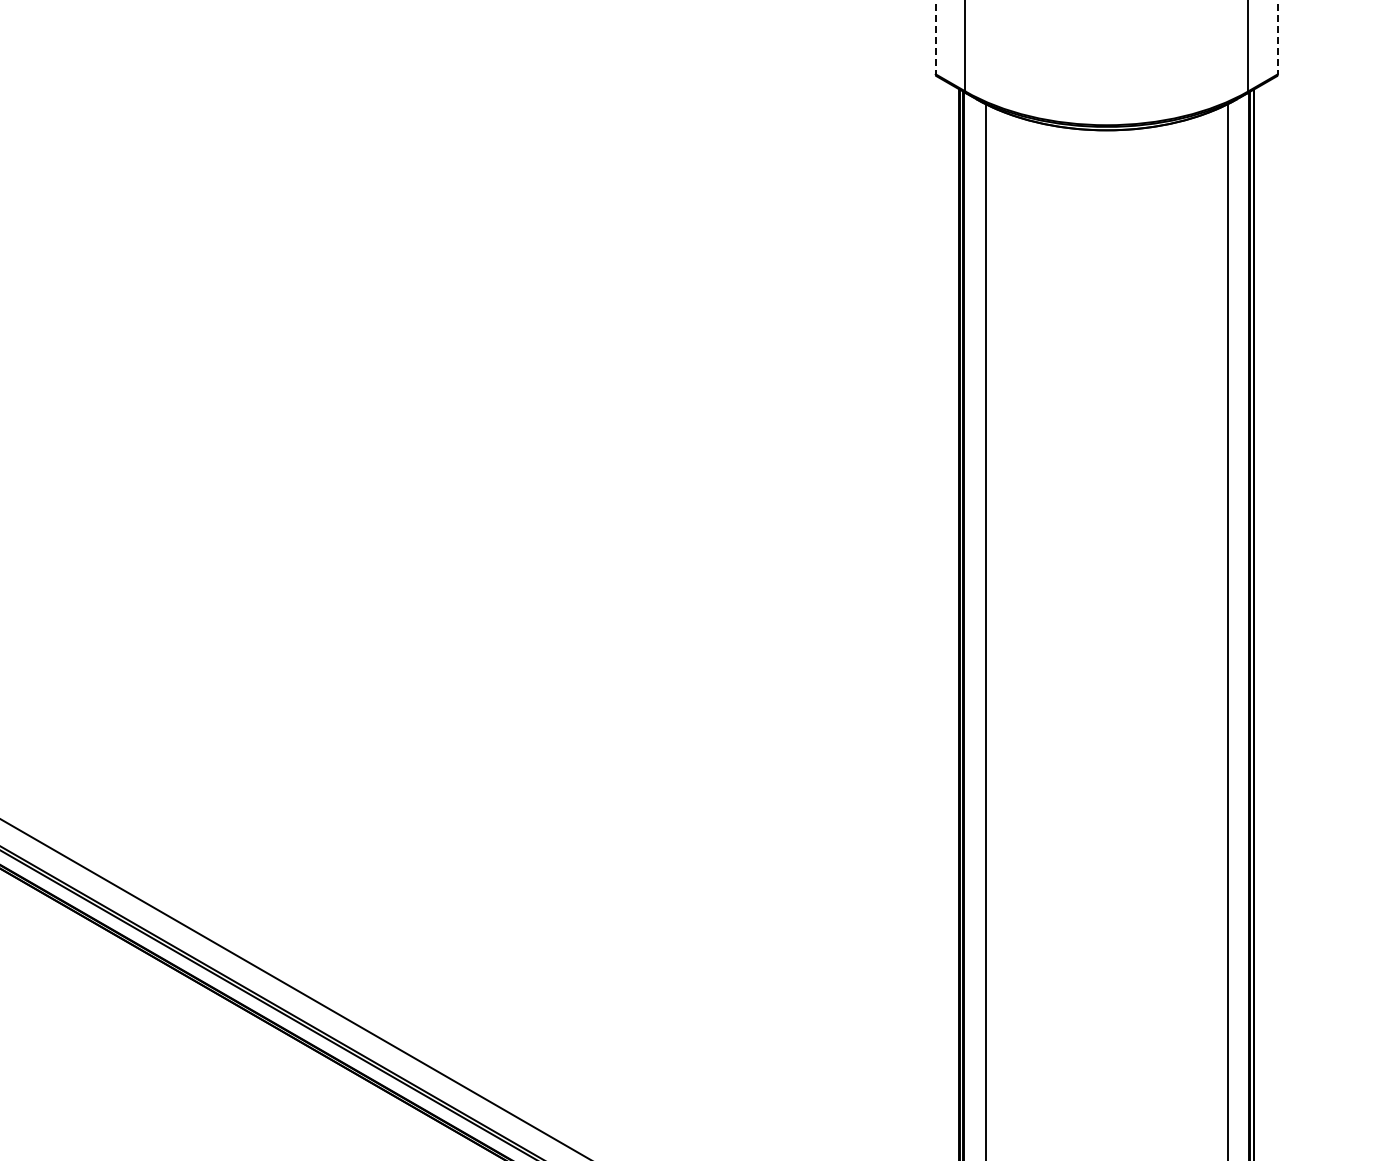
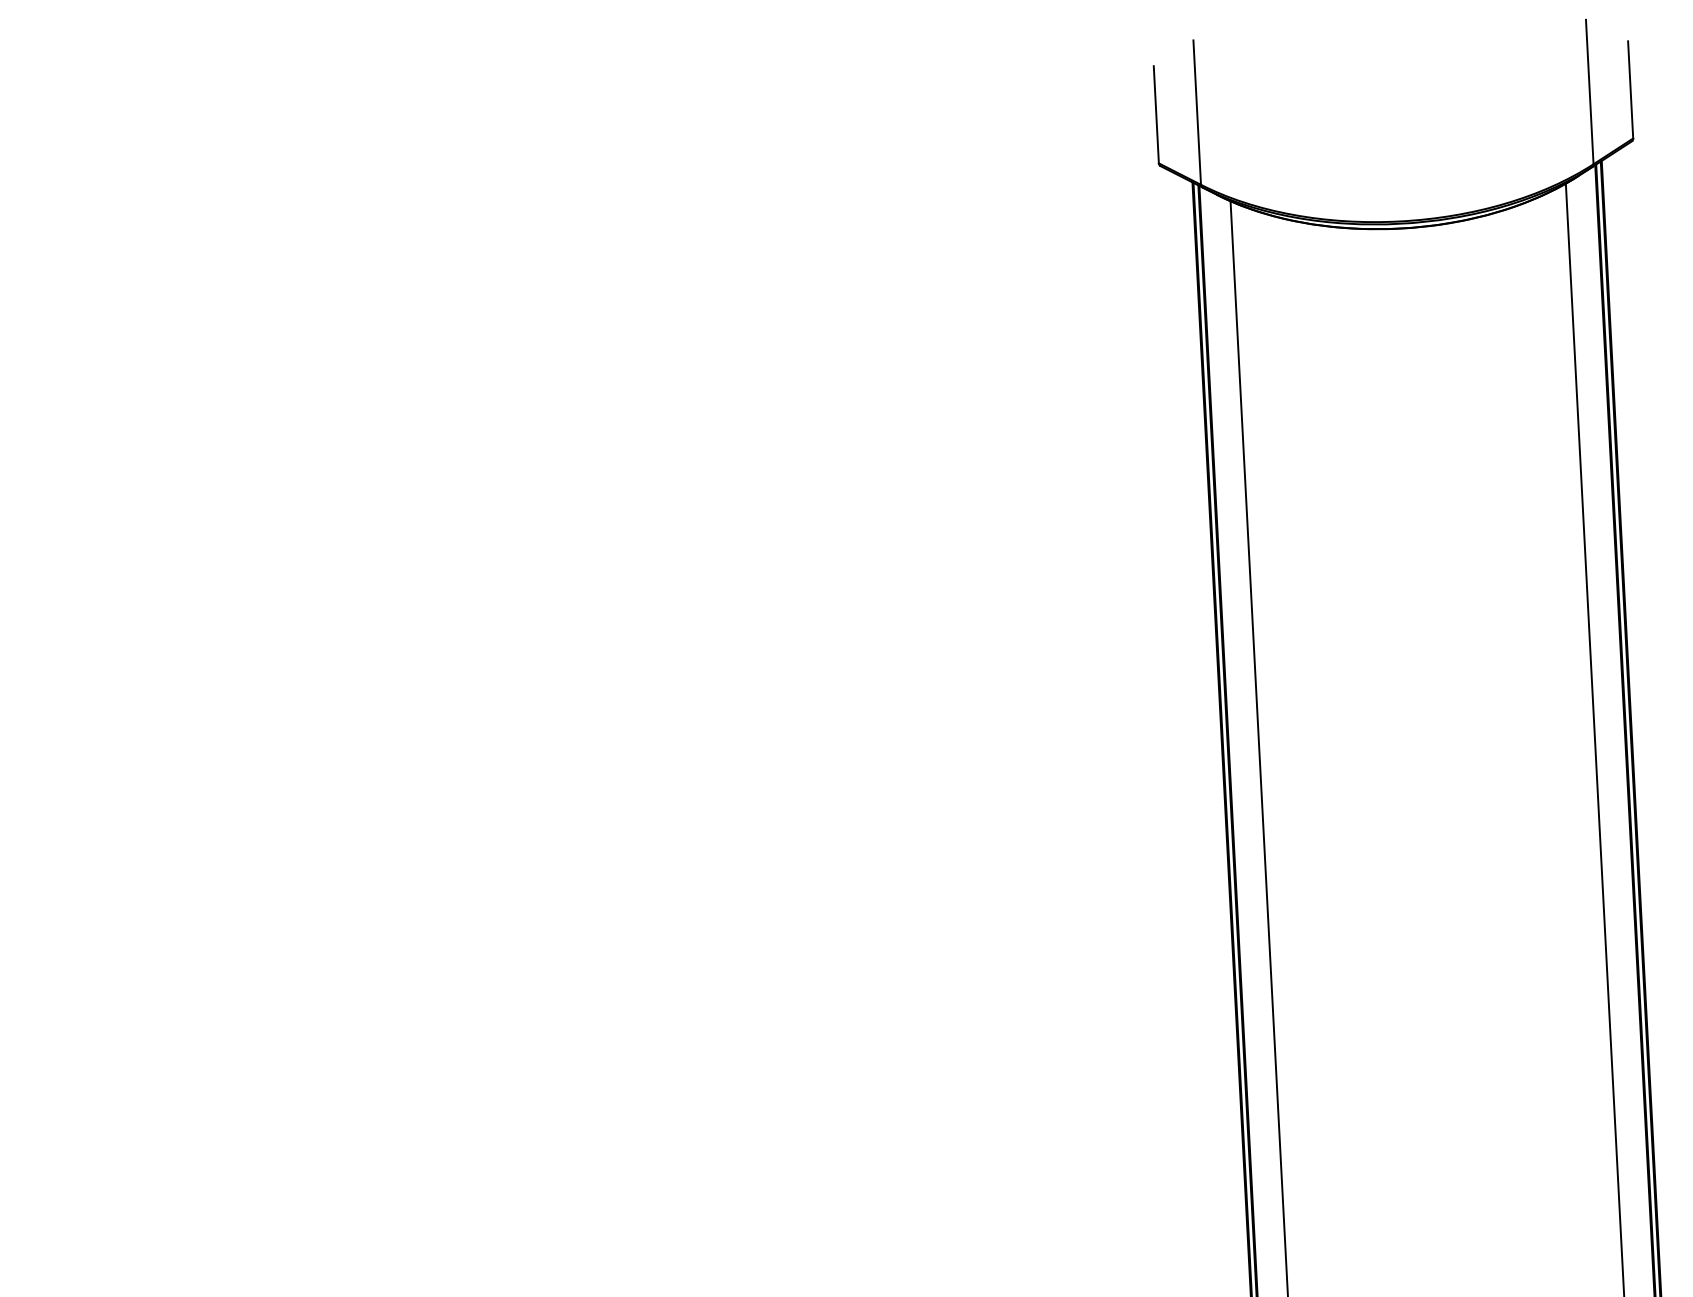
line: (935, 39) -> (1155, 115), dashed -> solid
line: (1277, 39) -> (1630, 90), dashed -> solid

